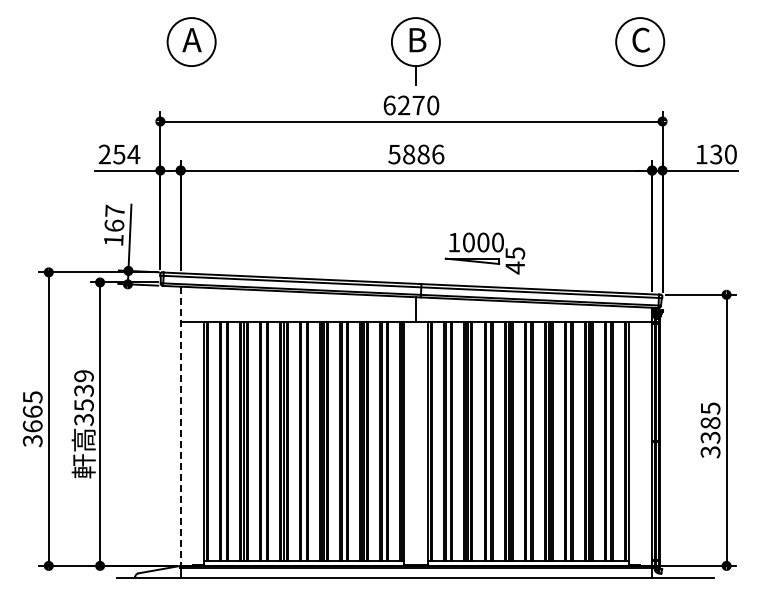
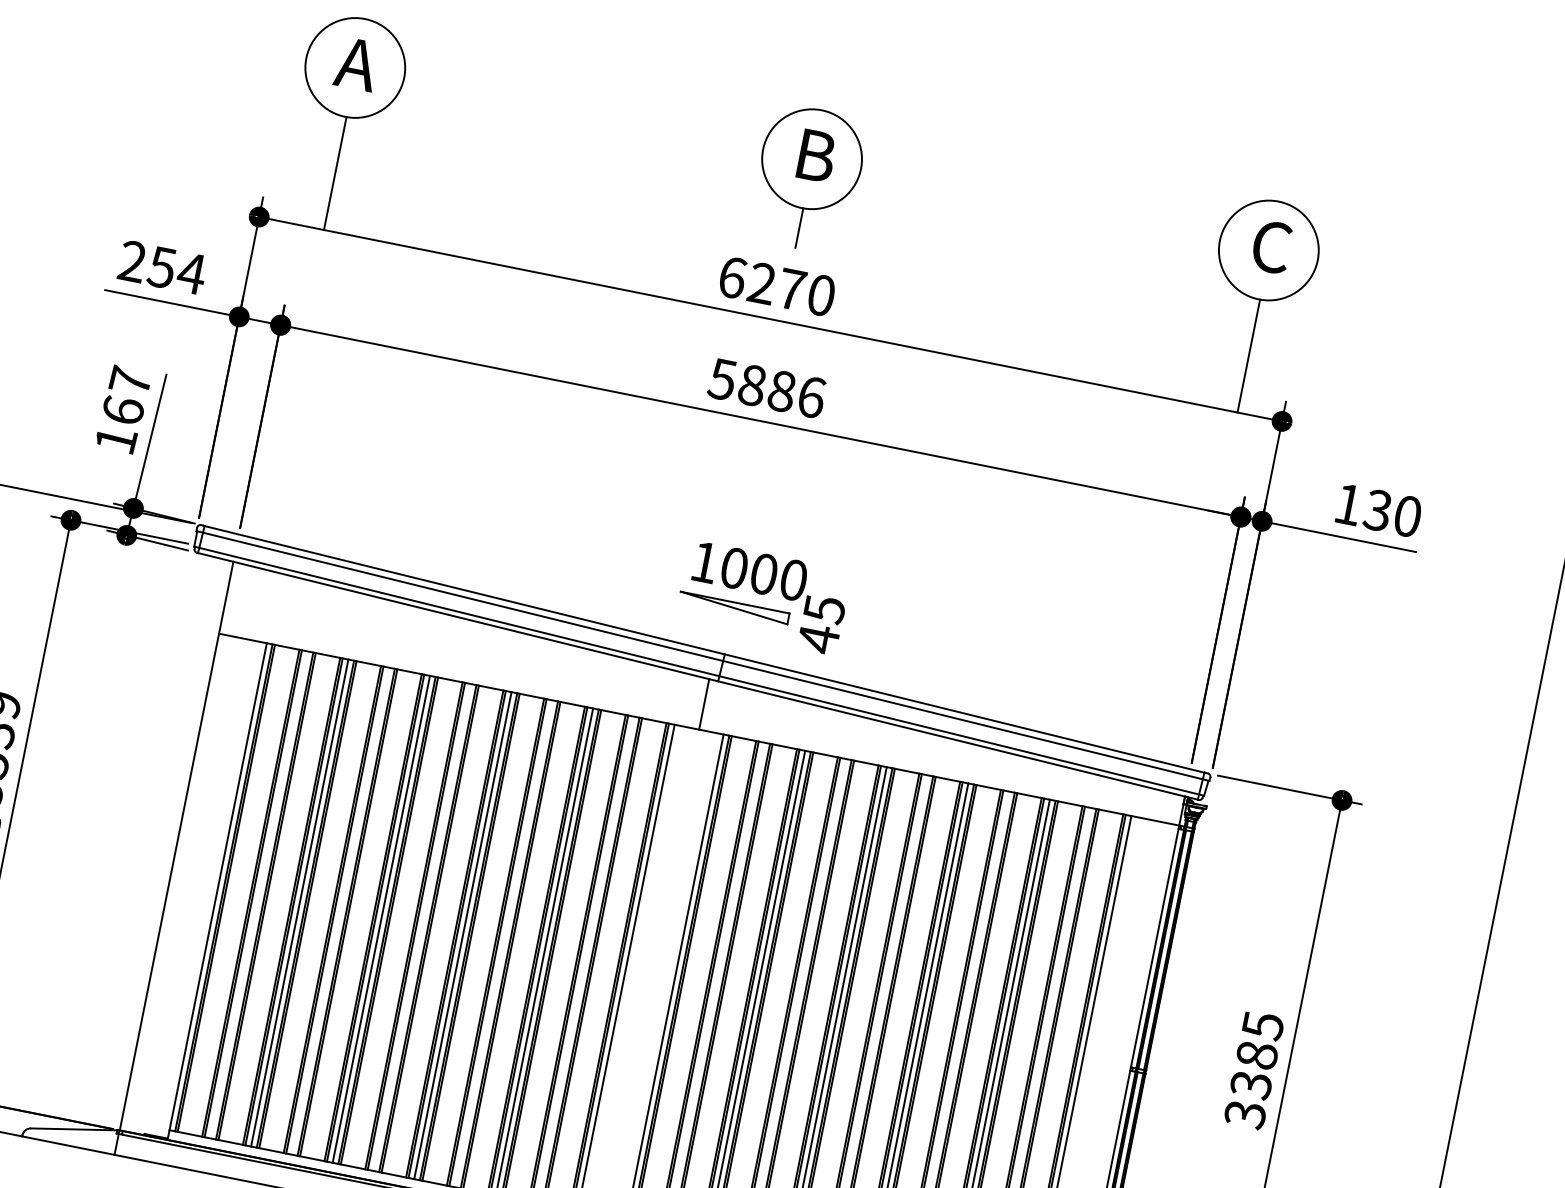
line: (192, 93) -> (336, 173), added
line: (640, 93) -> (1248, 355), added
part: (484, 253) -> (761, 597), moved
line: (180, 426) -> (176, 846), dashed -> solid

